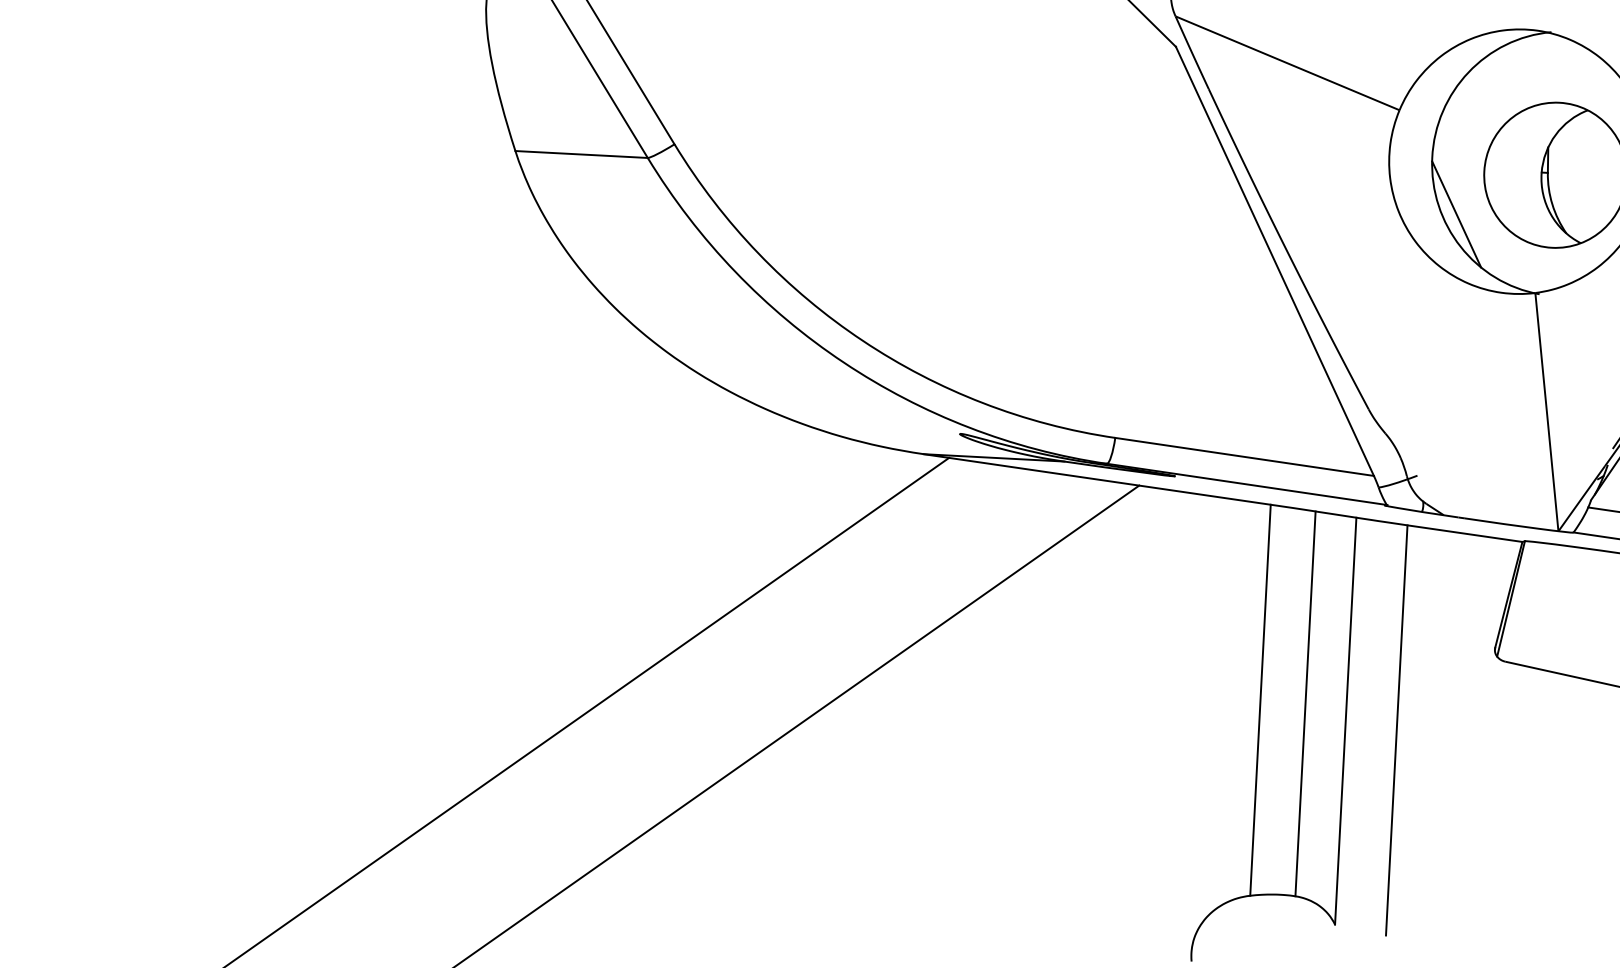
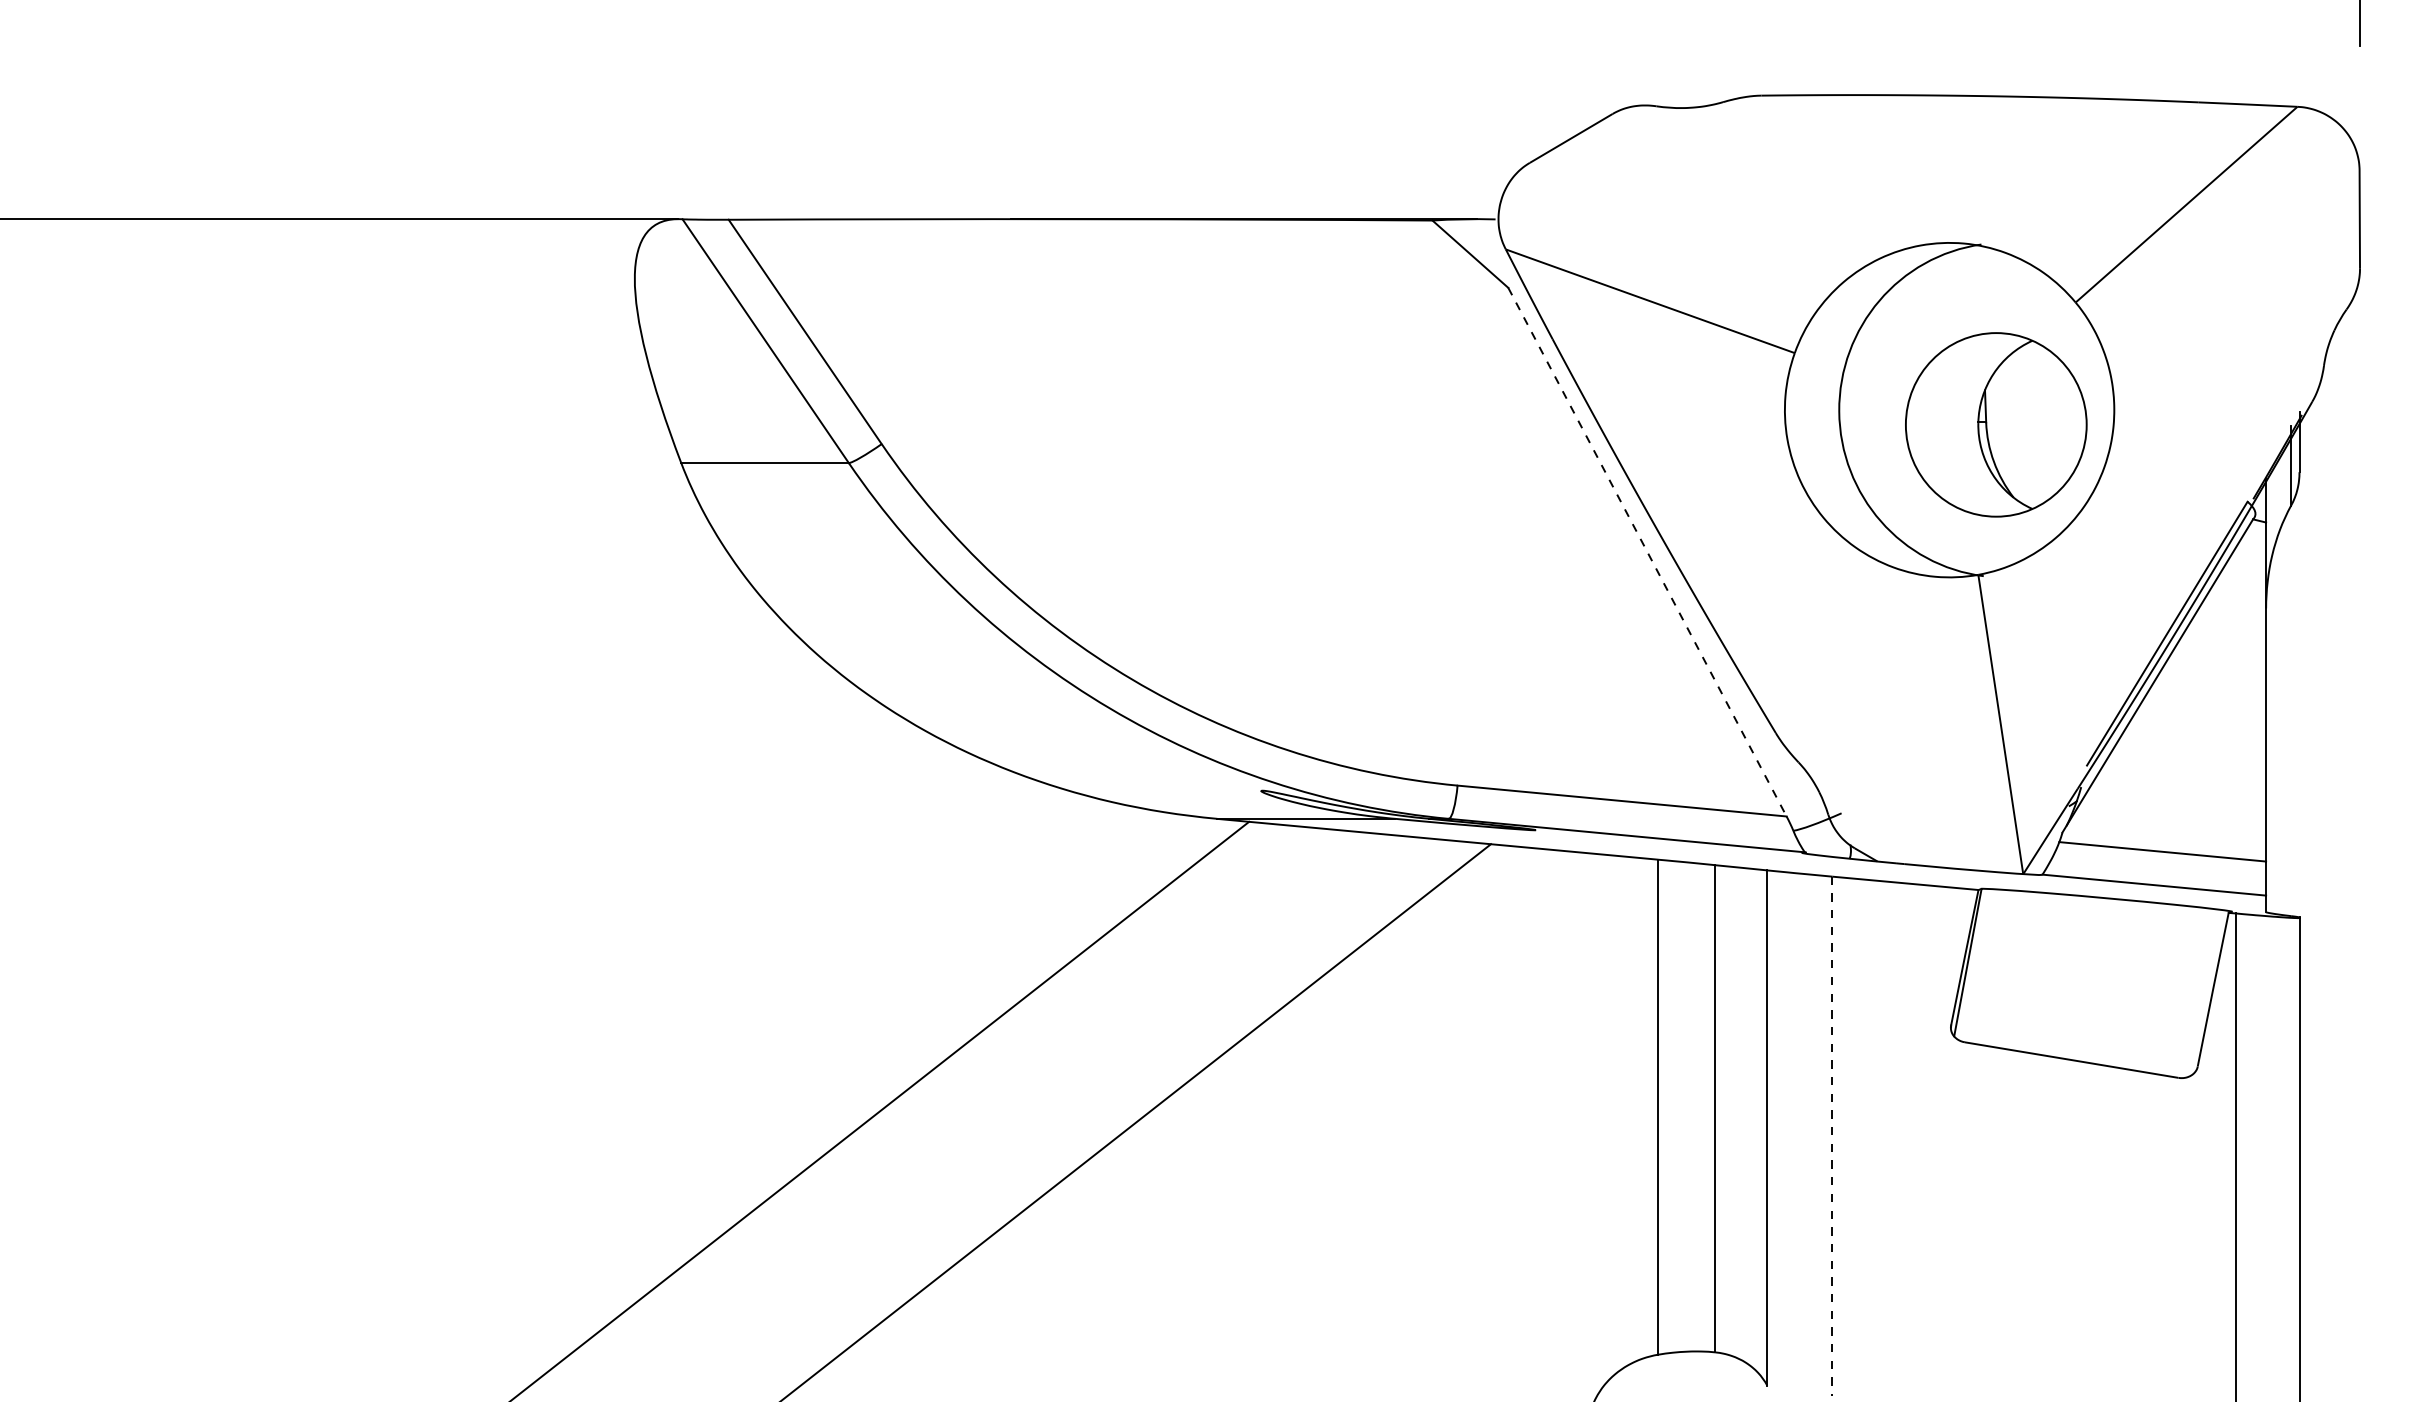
line: (1456, 214) -> (1873, 480), removed
line: (1274, 261) -> (1647, 552), solid -> dashed
line: (1396, 730) -> (1832, 1136), solid -> dashed

